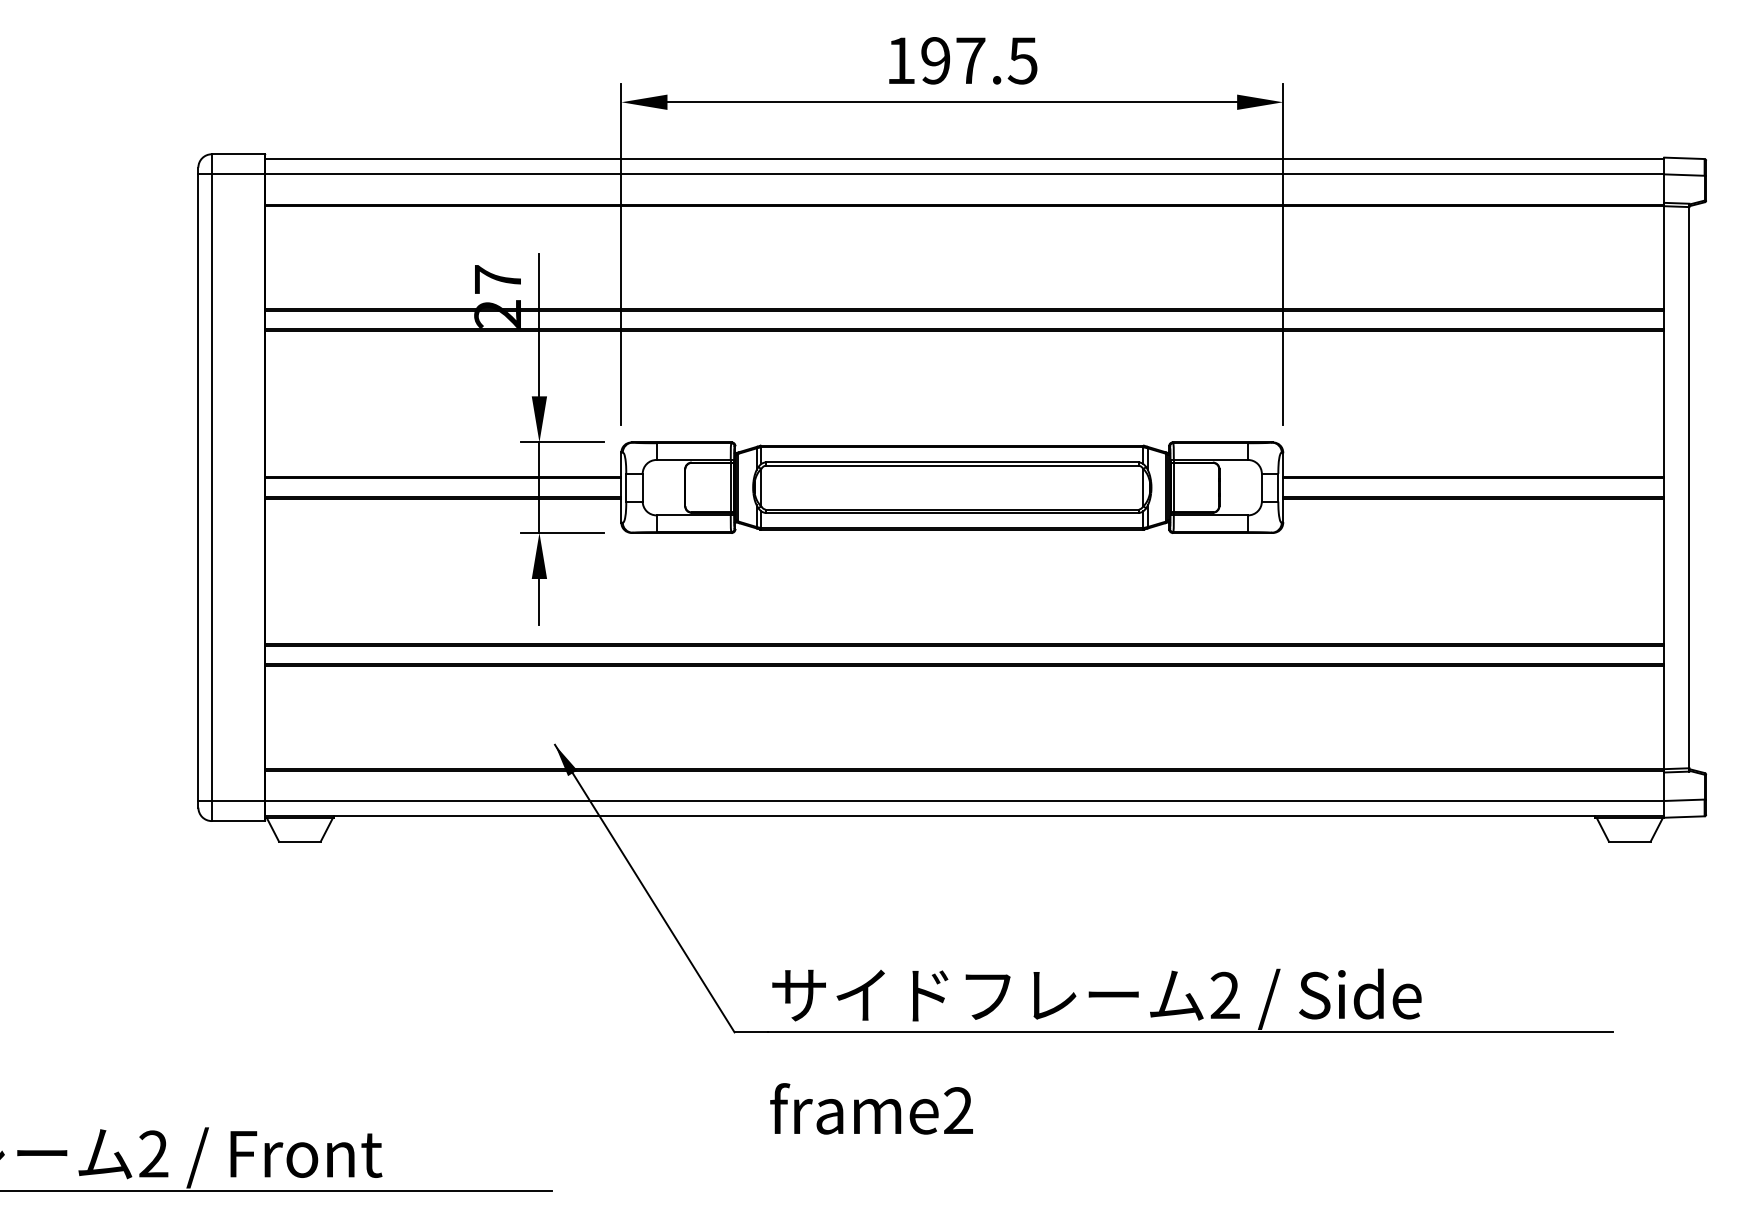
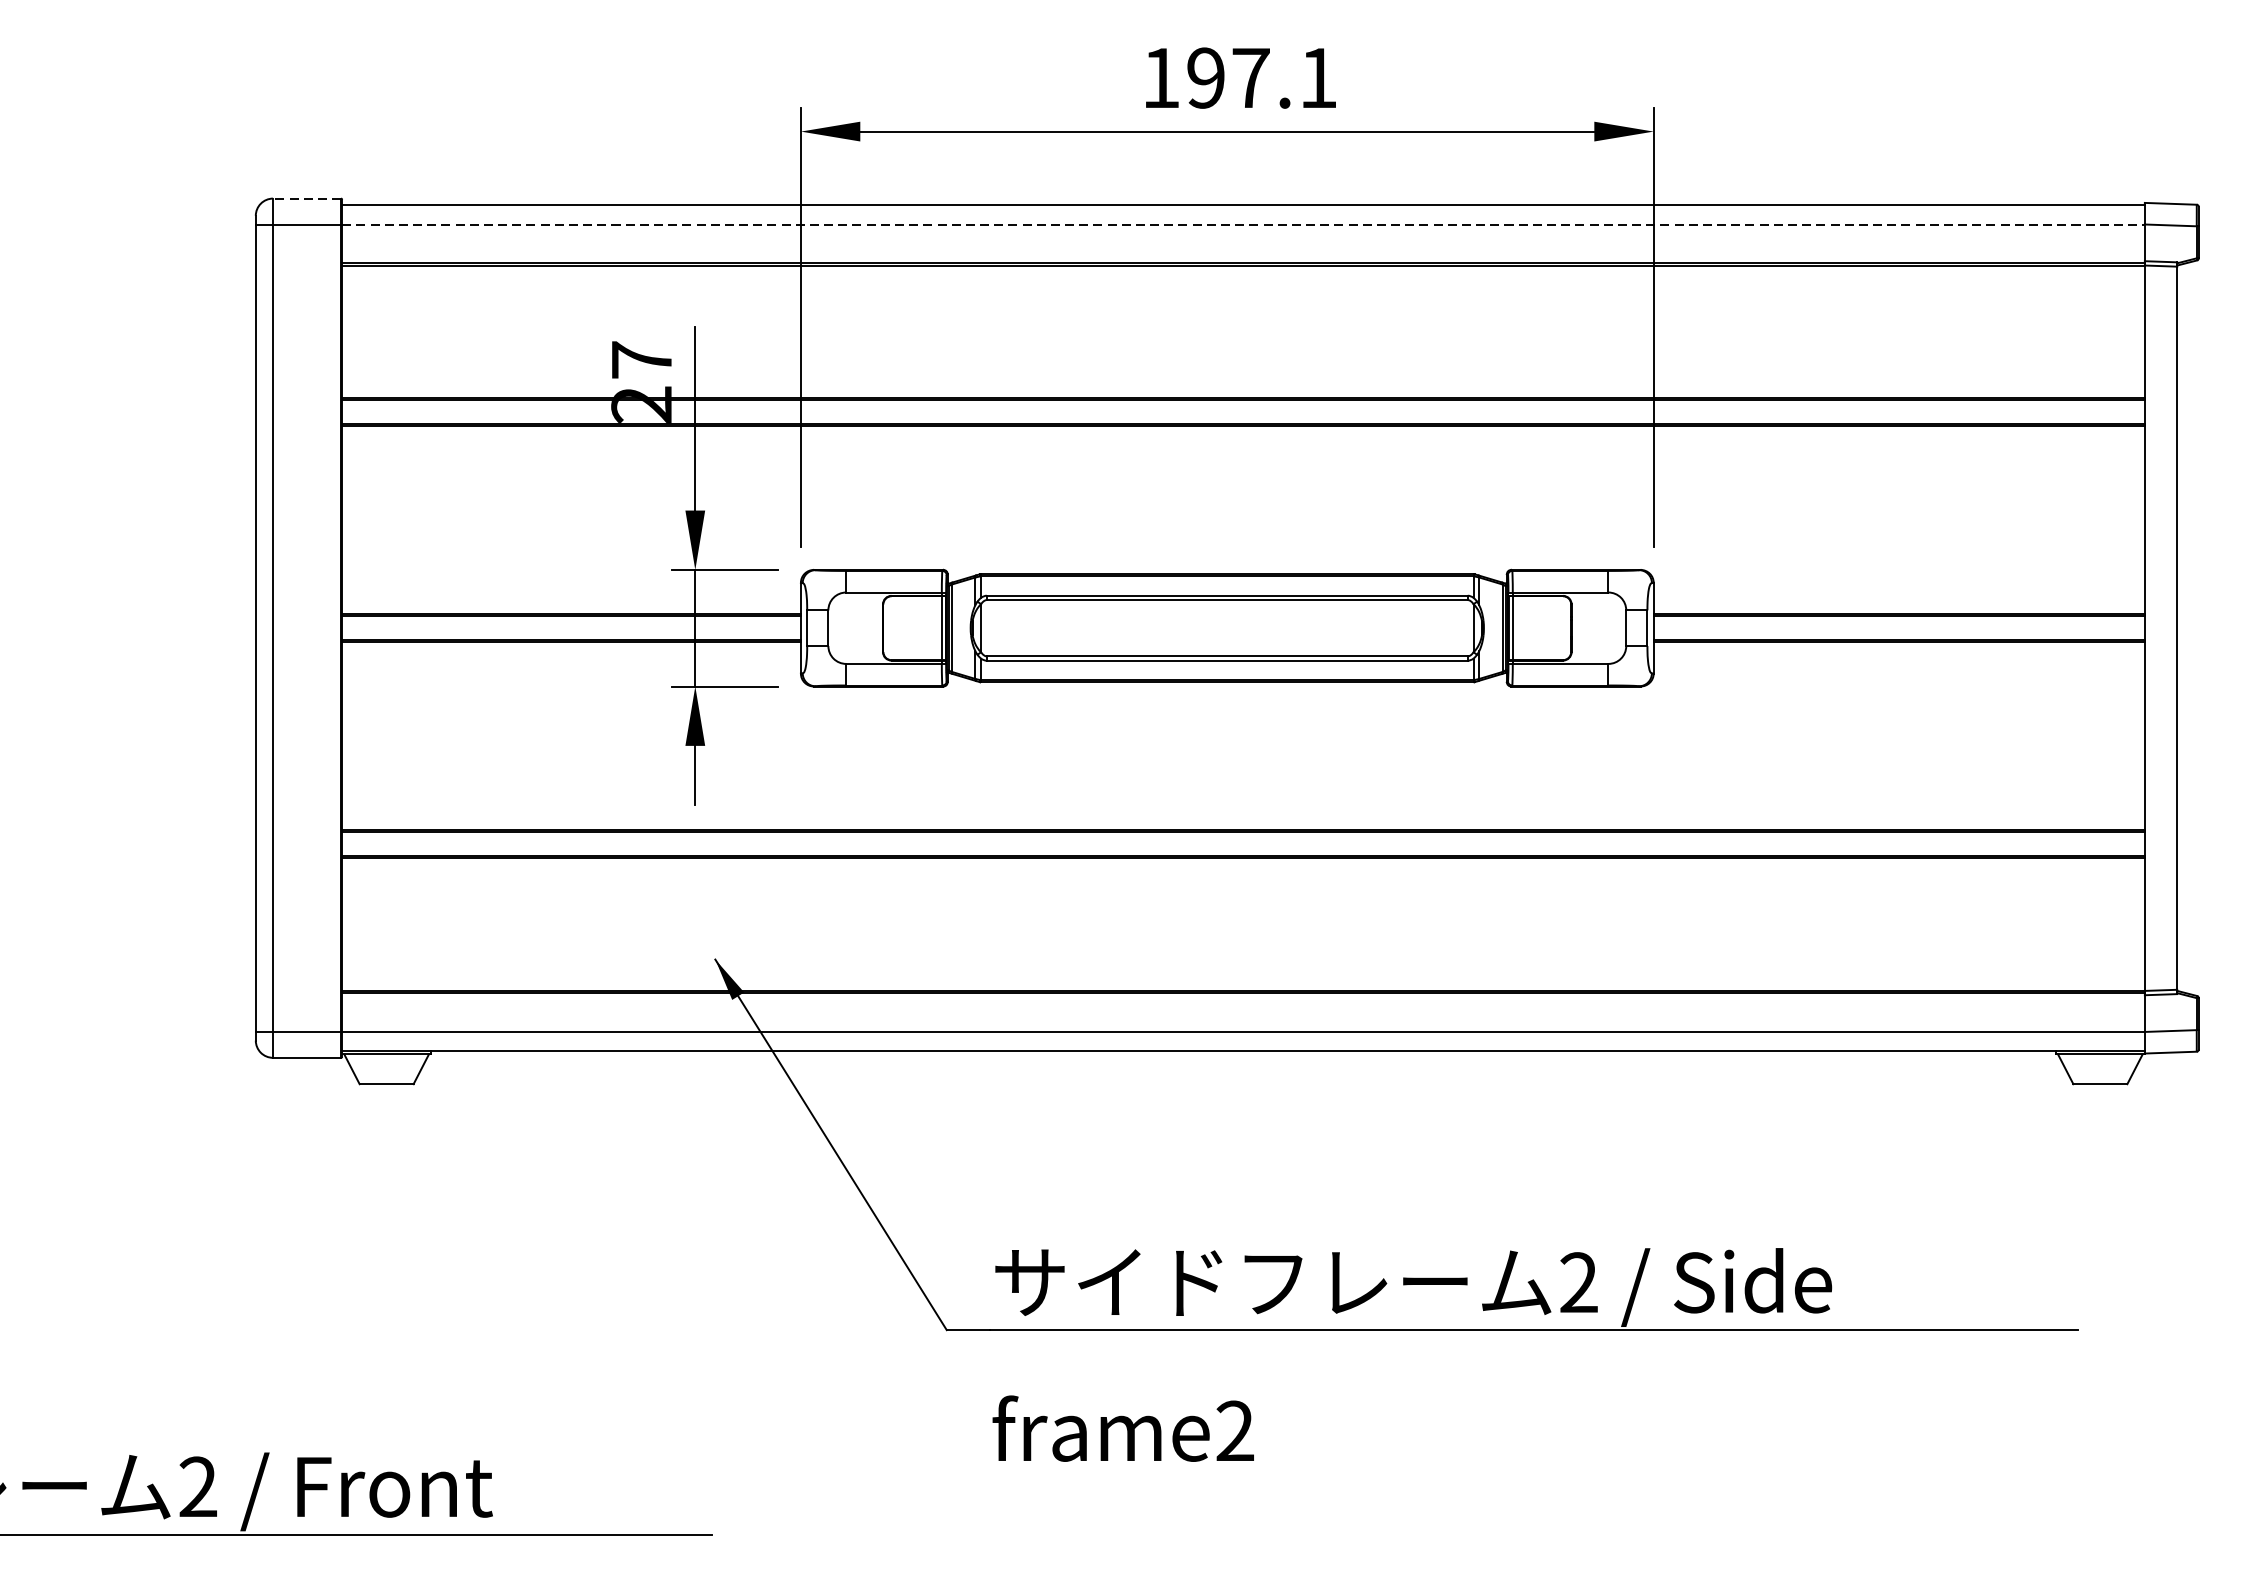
text: (1022, 60) -> (1317, 77), 197.5 -> 197.1
line: (237, 154) -> (306, 198), solid -> dashed
line: (965, 174) -> (1244, 224), solid -> dashed

